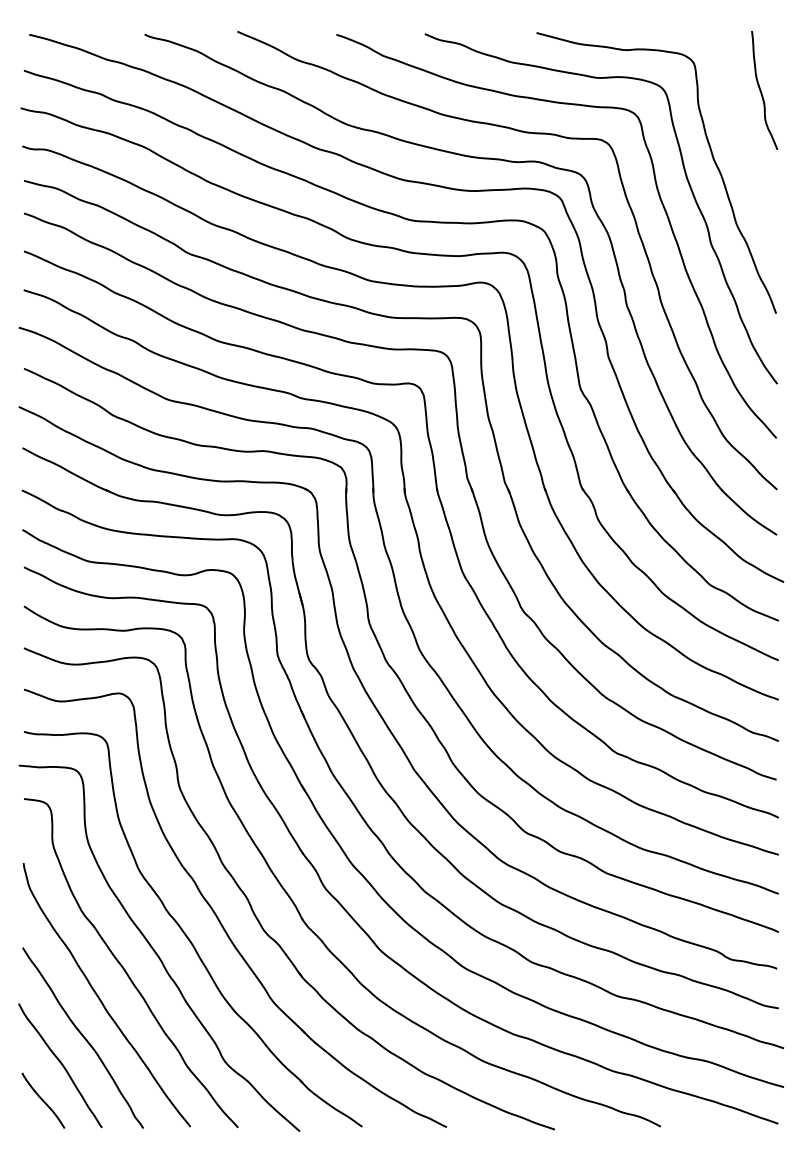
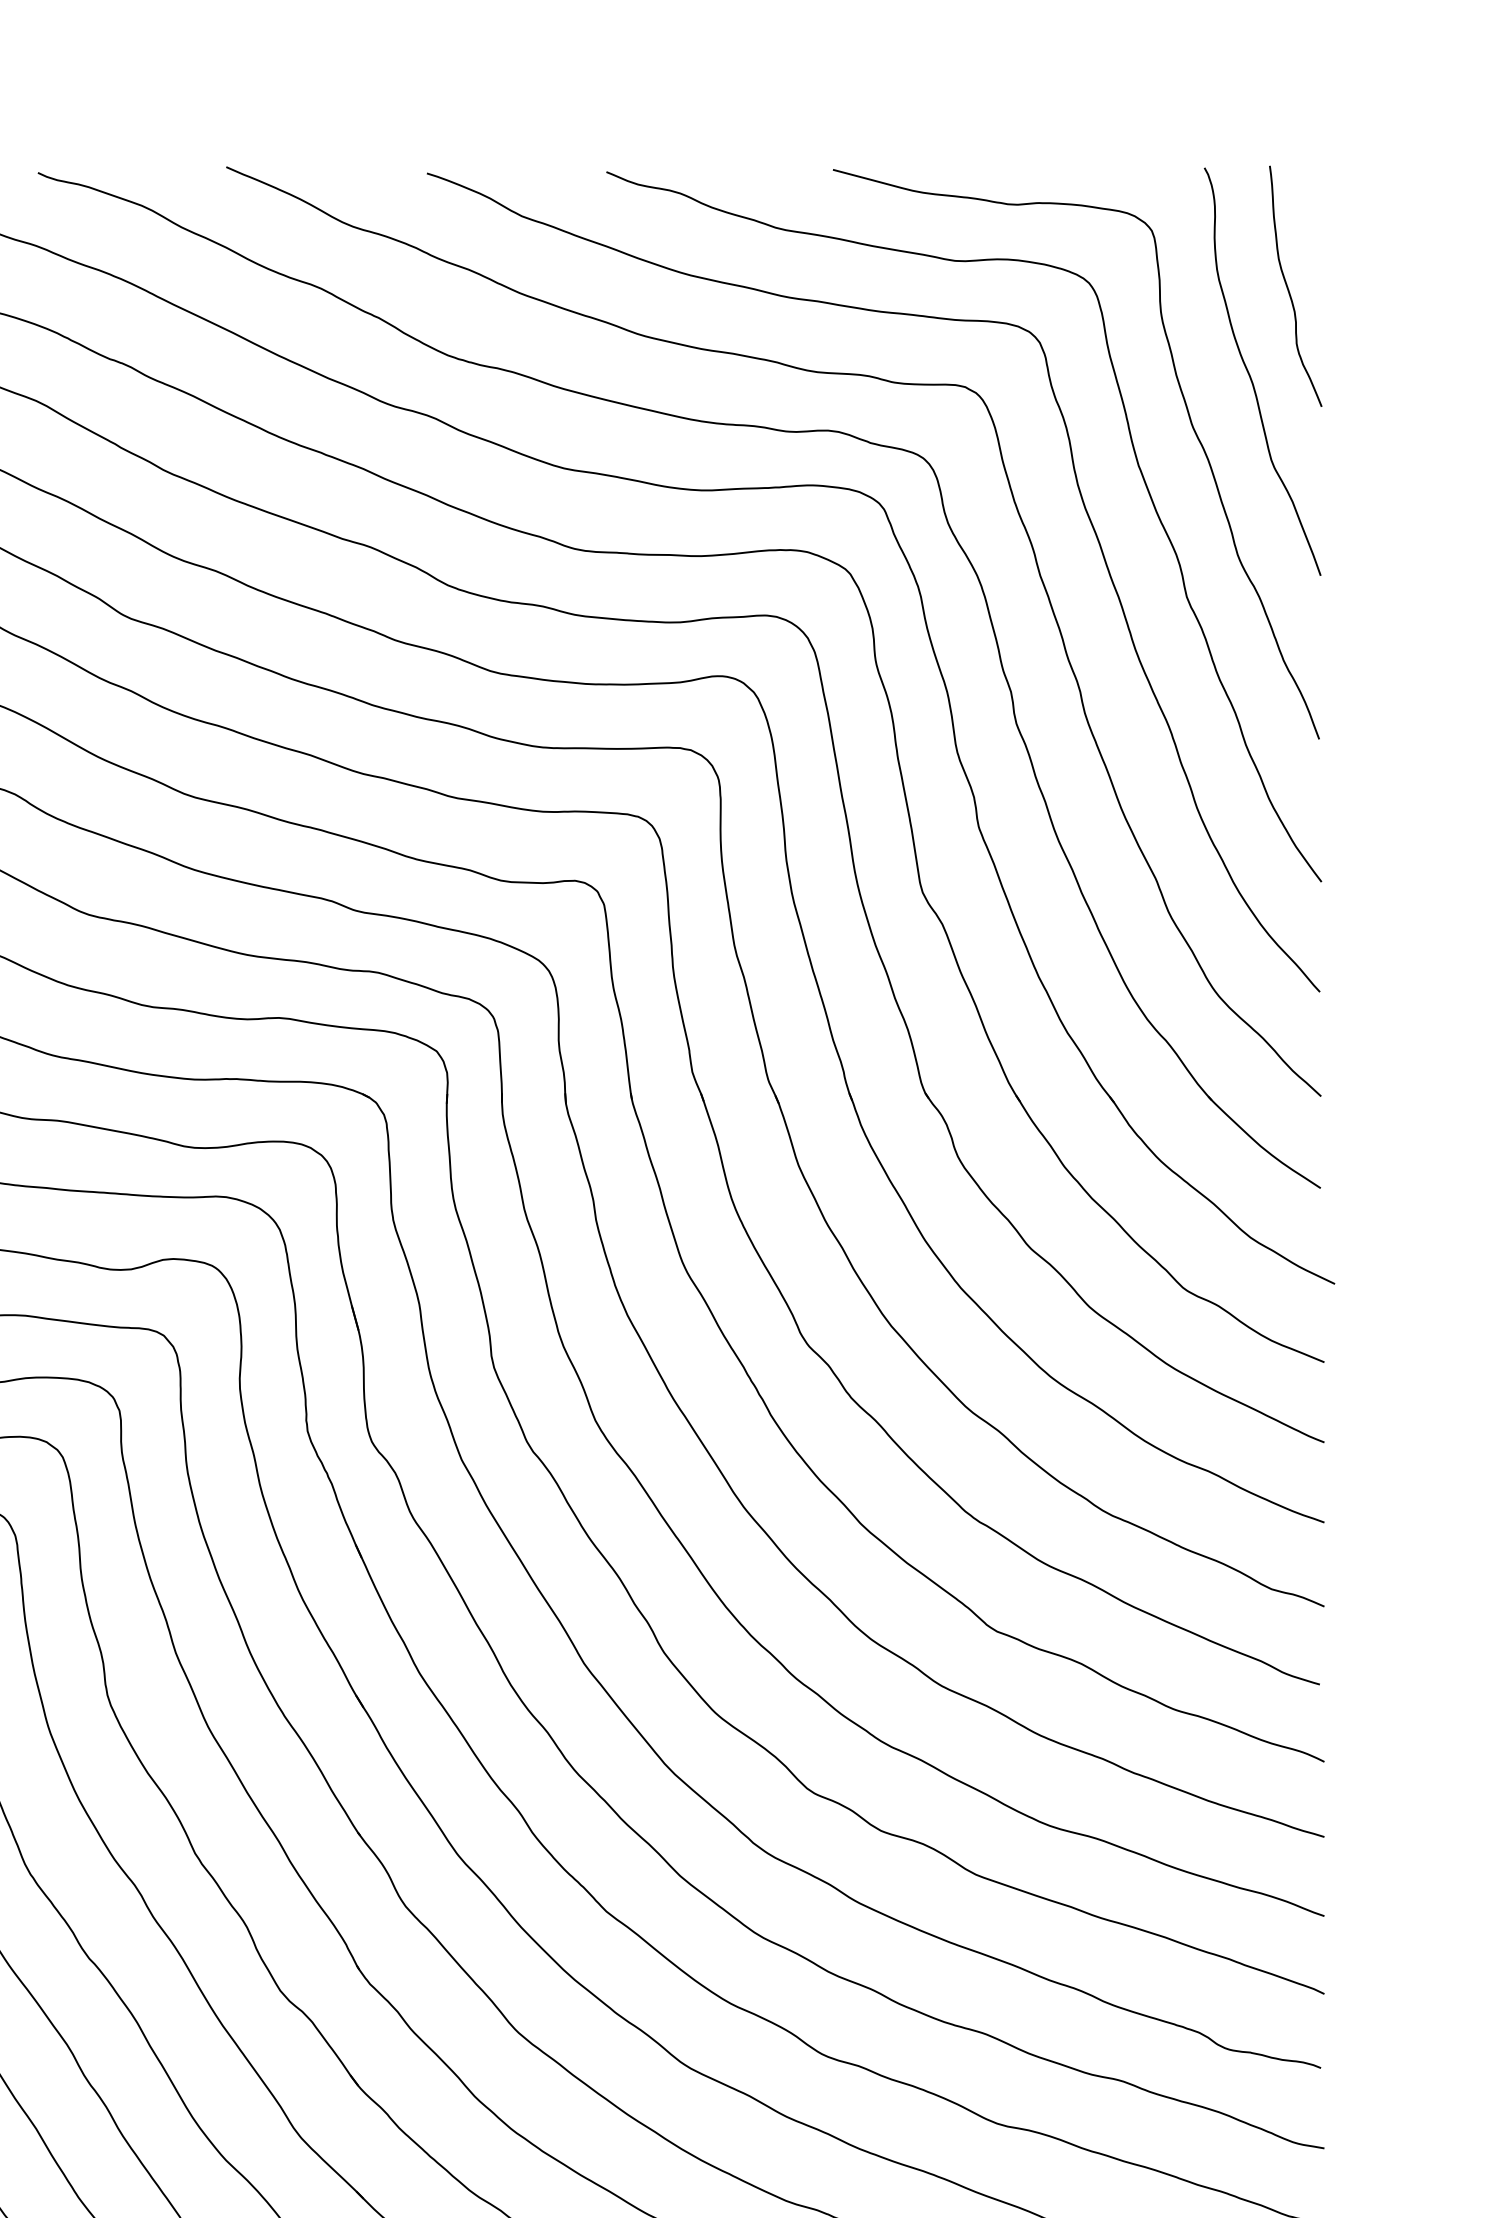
curve: (743, 135) -> (1252, 377), added

